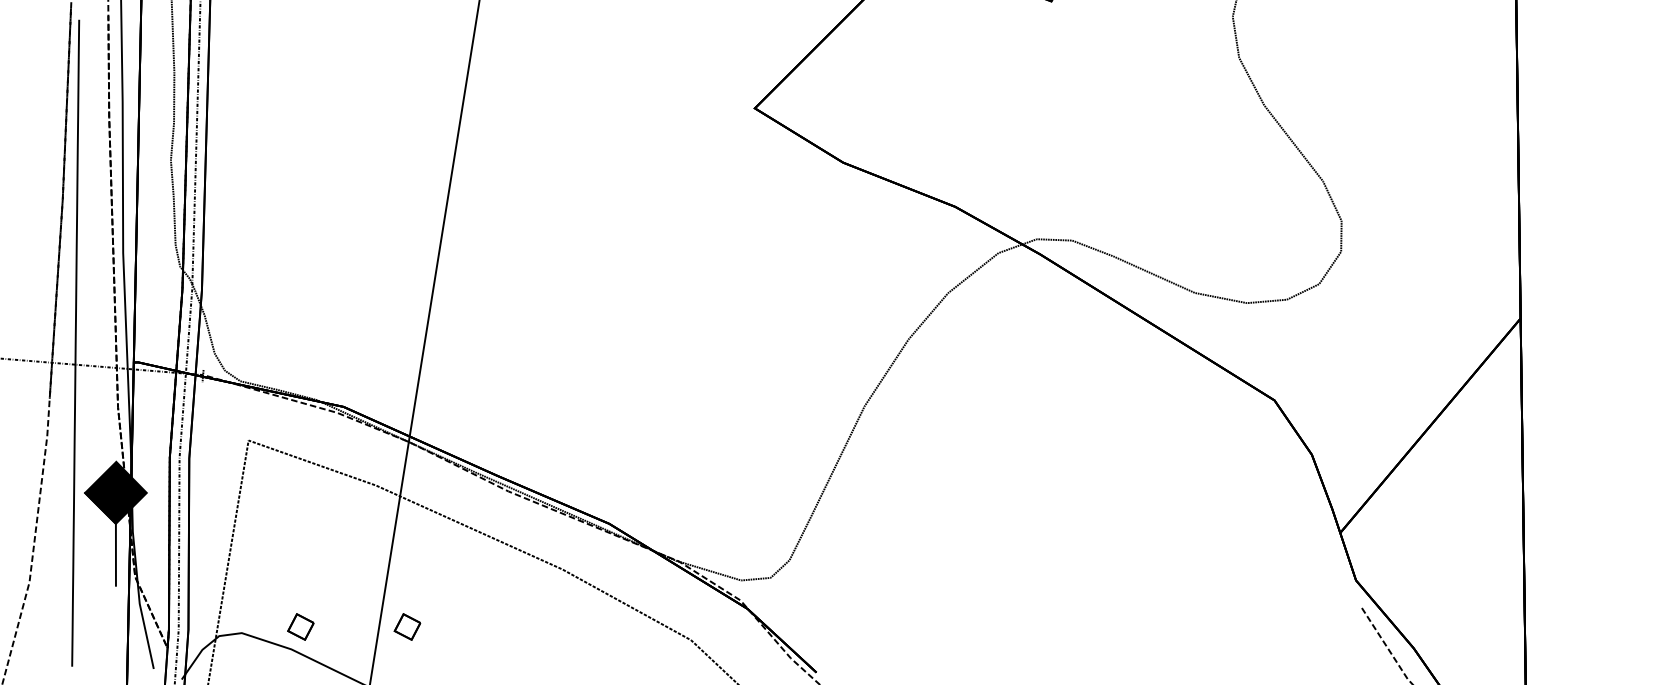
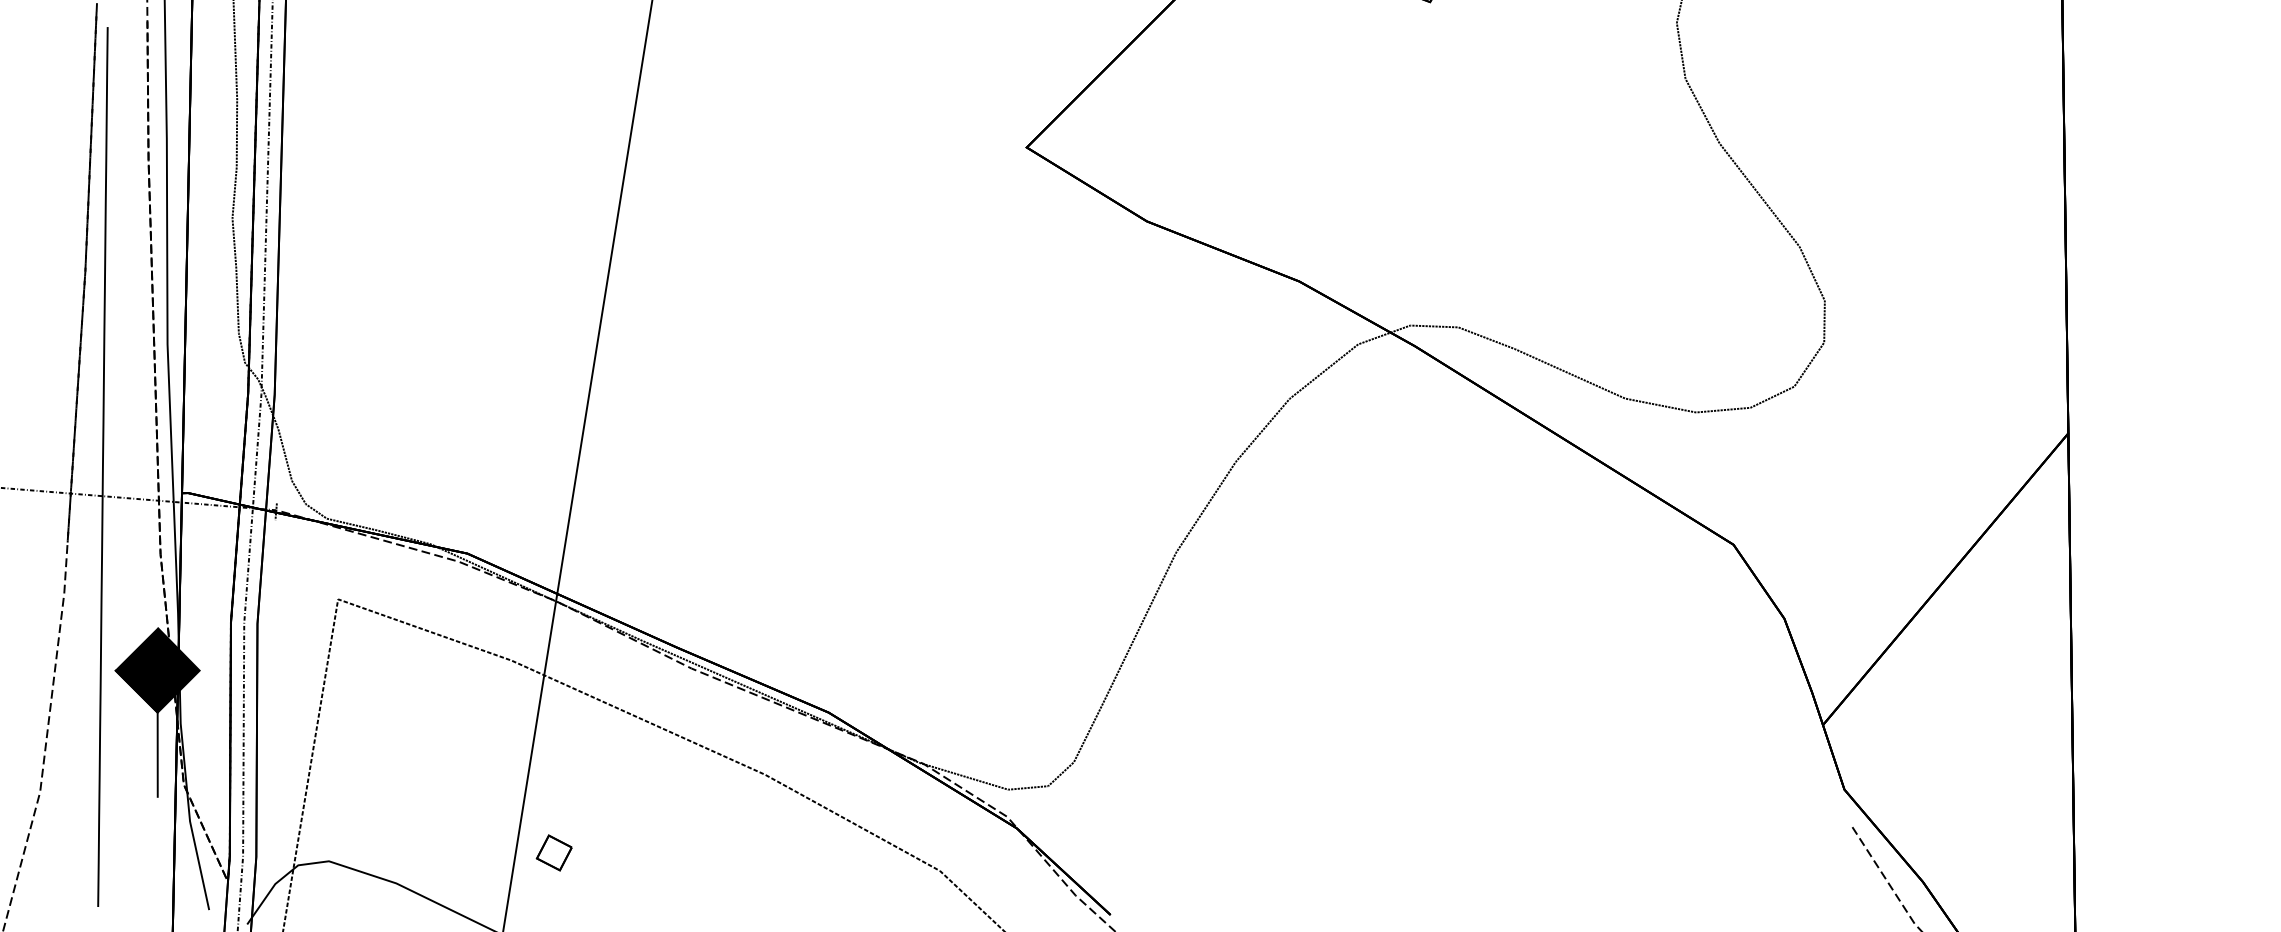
part: (300, 626) -> (408, 852), removed

